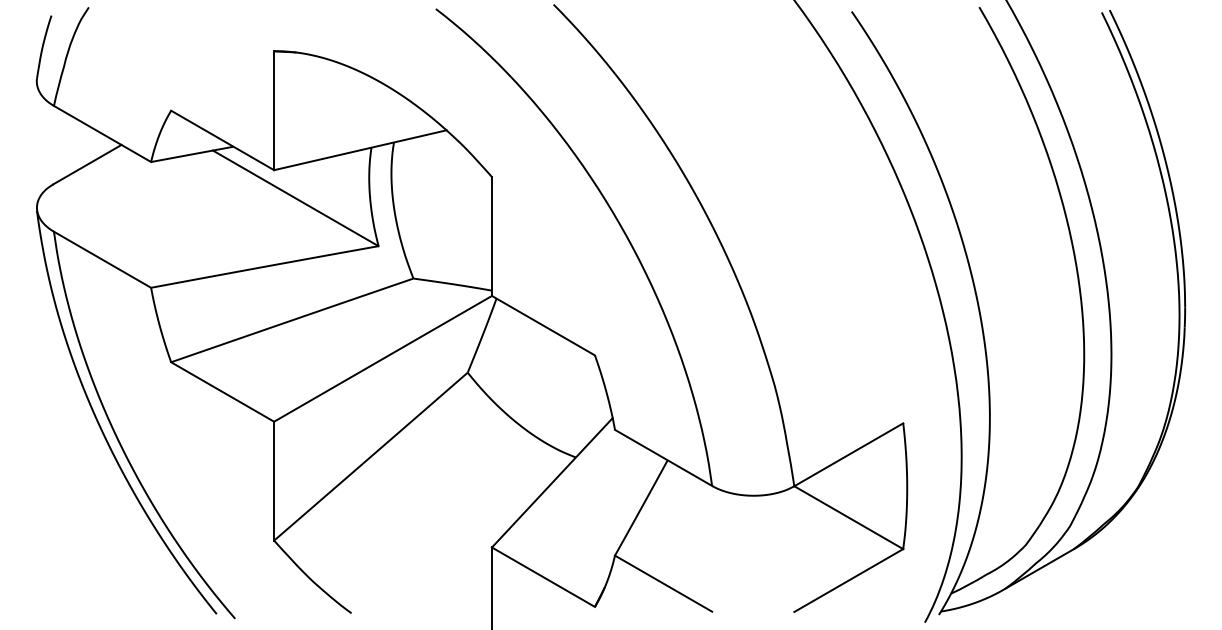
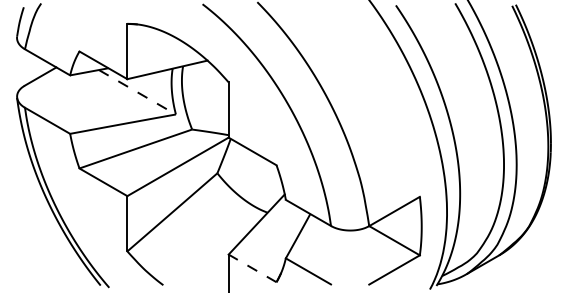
line: (295, 198) -> (137, 92), solid -> dashed
line: (543, 577) -> (252, 268), solid -> dashed

